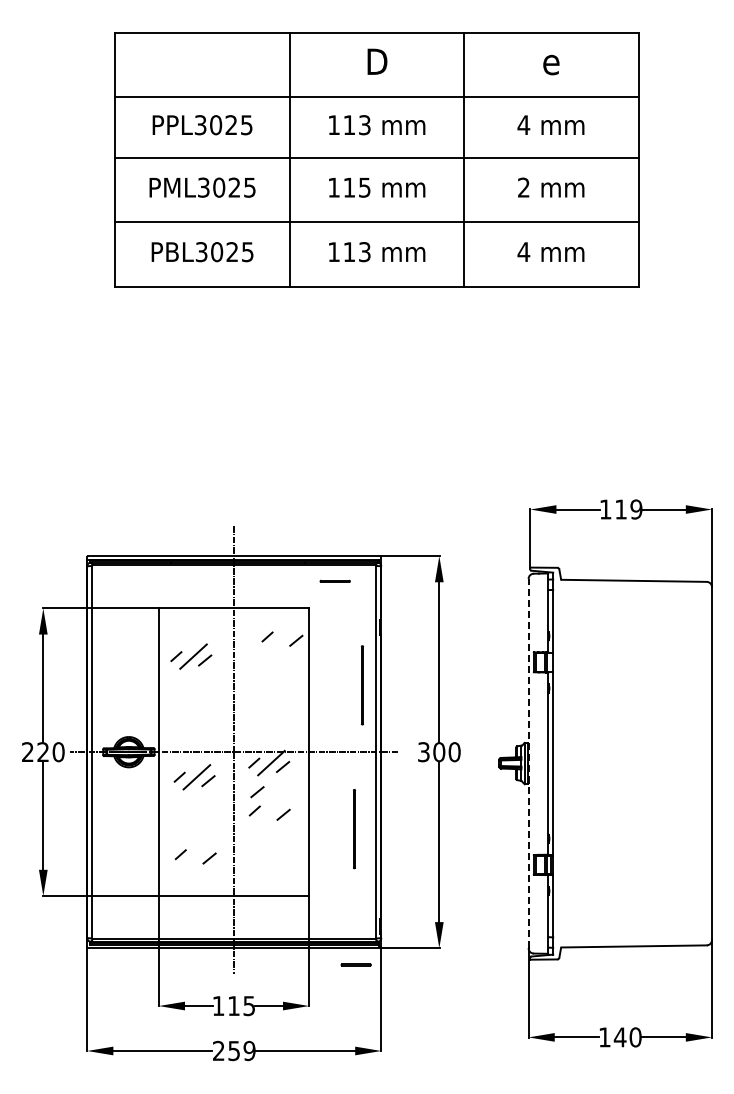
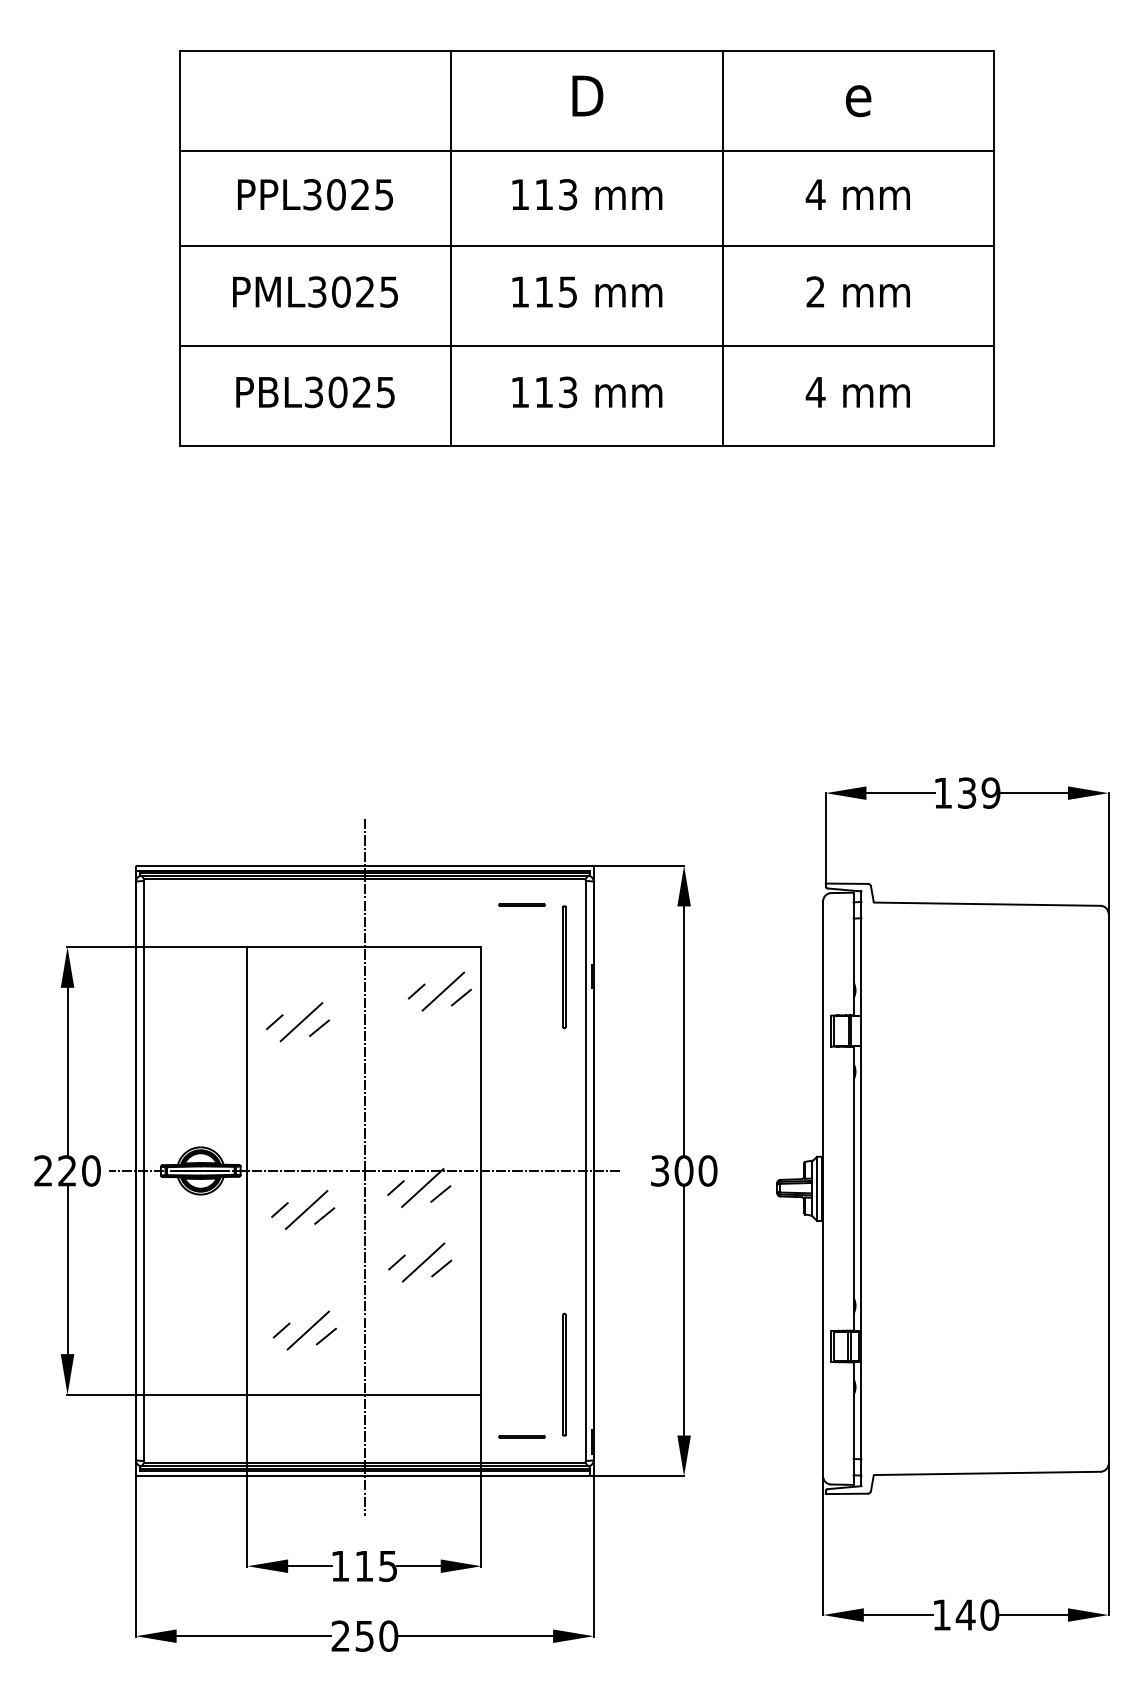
text: (620, 509) -> (966, 793), 119 -> 139
line: (284, 636) -> (443, 990), added
line: (361, 685) -> (562, 967), moved
line: (528, 763) -> (822, 1188), dashed -> solid
line: (257, 792) -> (401, 1233), removed
line: (271, 810) -> (422, 1261), added
line: (354, 829) -> (564, 1375), moved
line: (197, 854) -> (307, 1330), added
line: (355, 964) -> (520, 1436), moved
text: (249, 1051) -> (388, 1637), 259 -> 250

